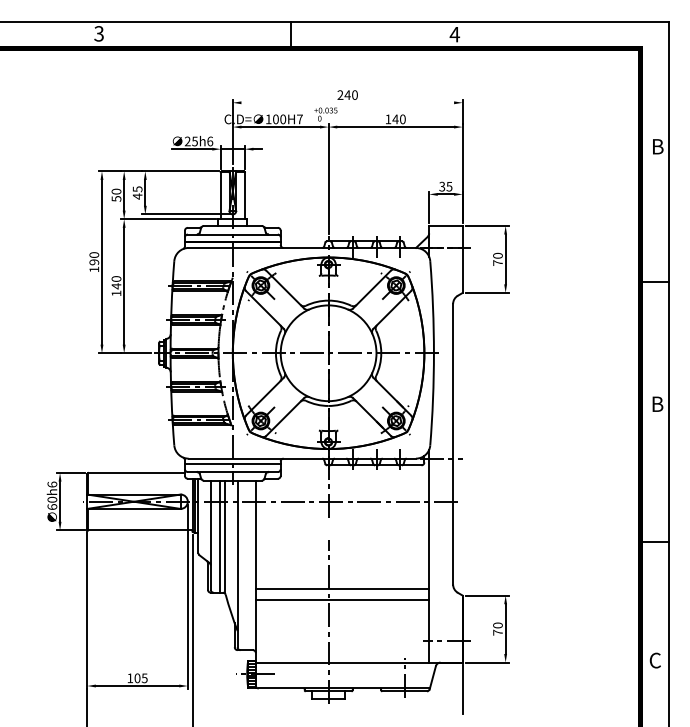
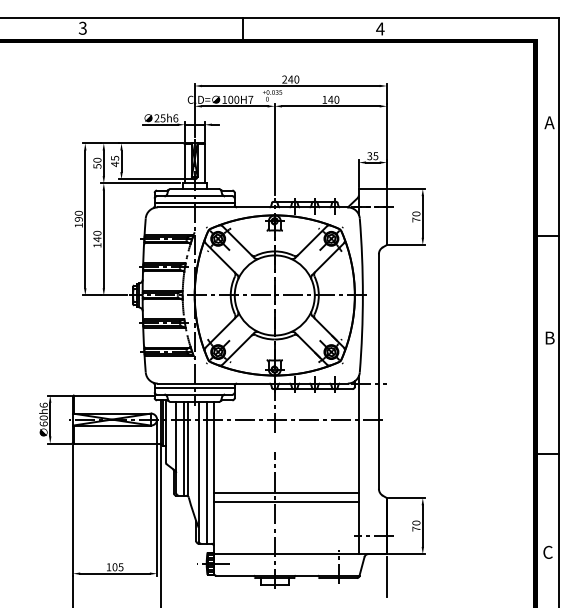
line: (347, 103) -> (290, 86), added
text: (657, 146) -> (549, 122), B -> A
line: (246, 565) -> (206, 472), added

